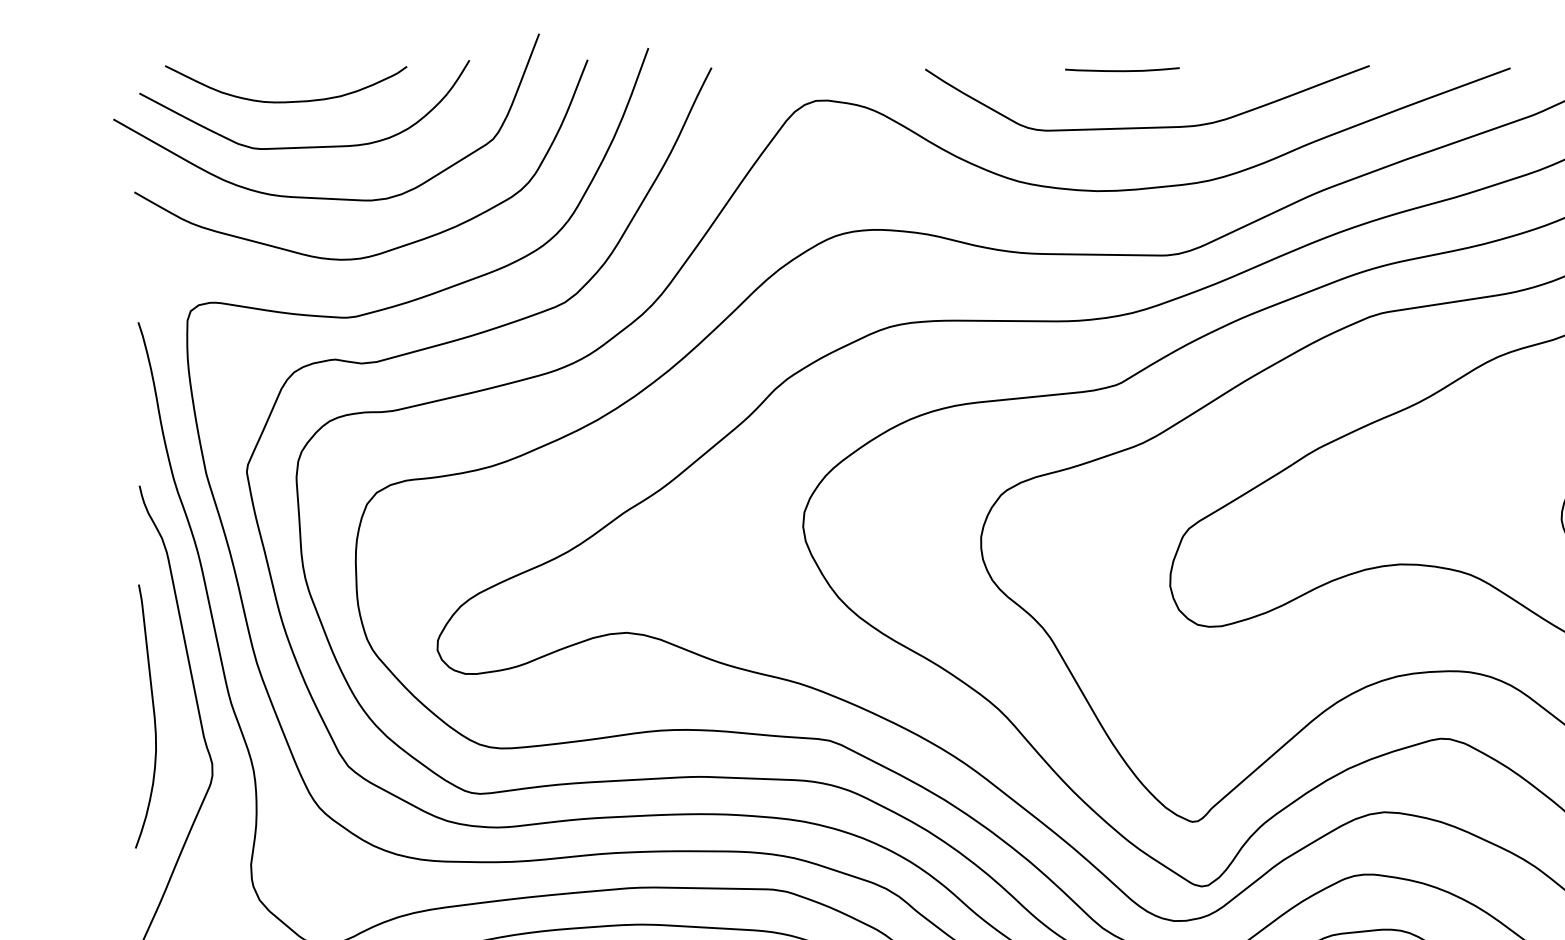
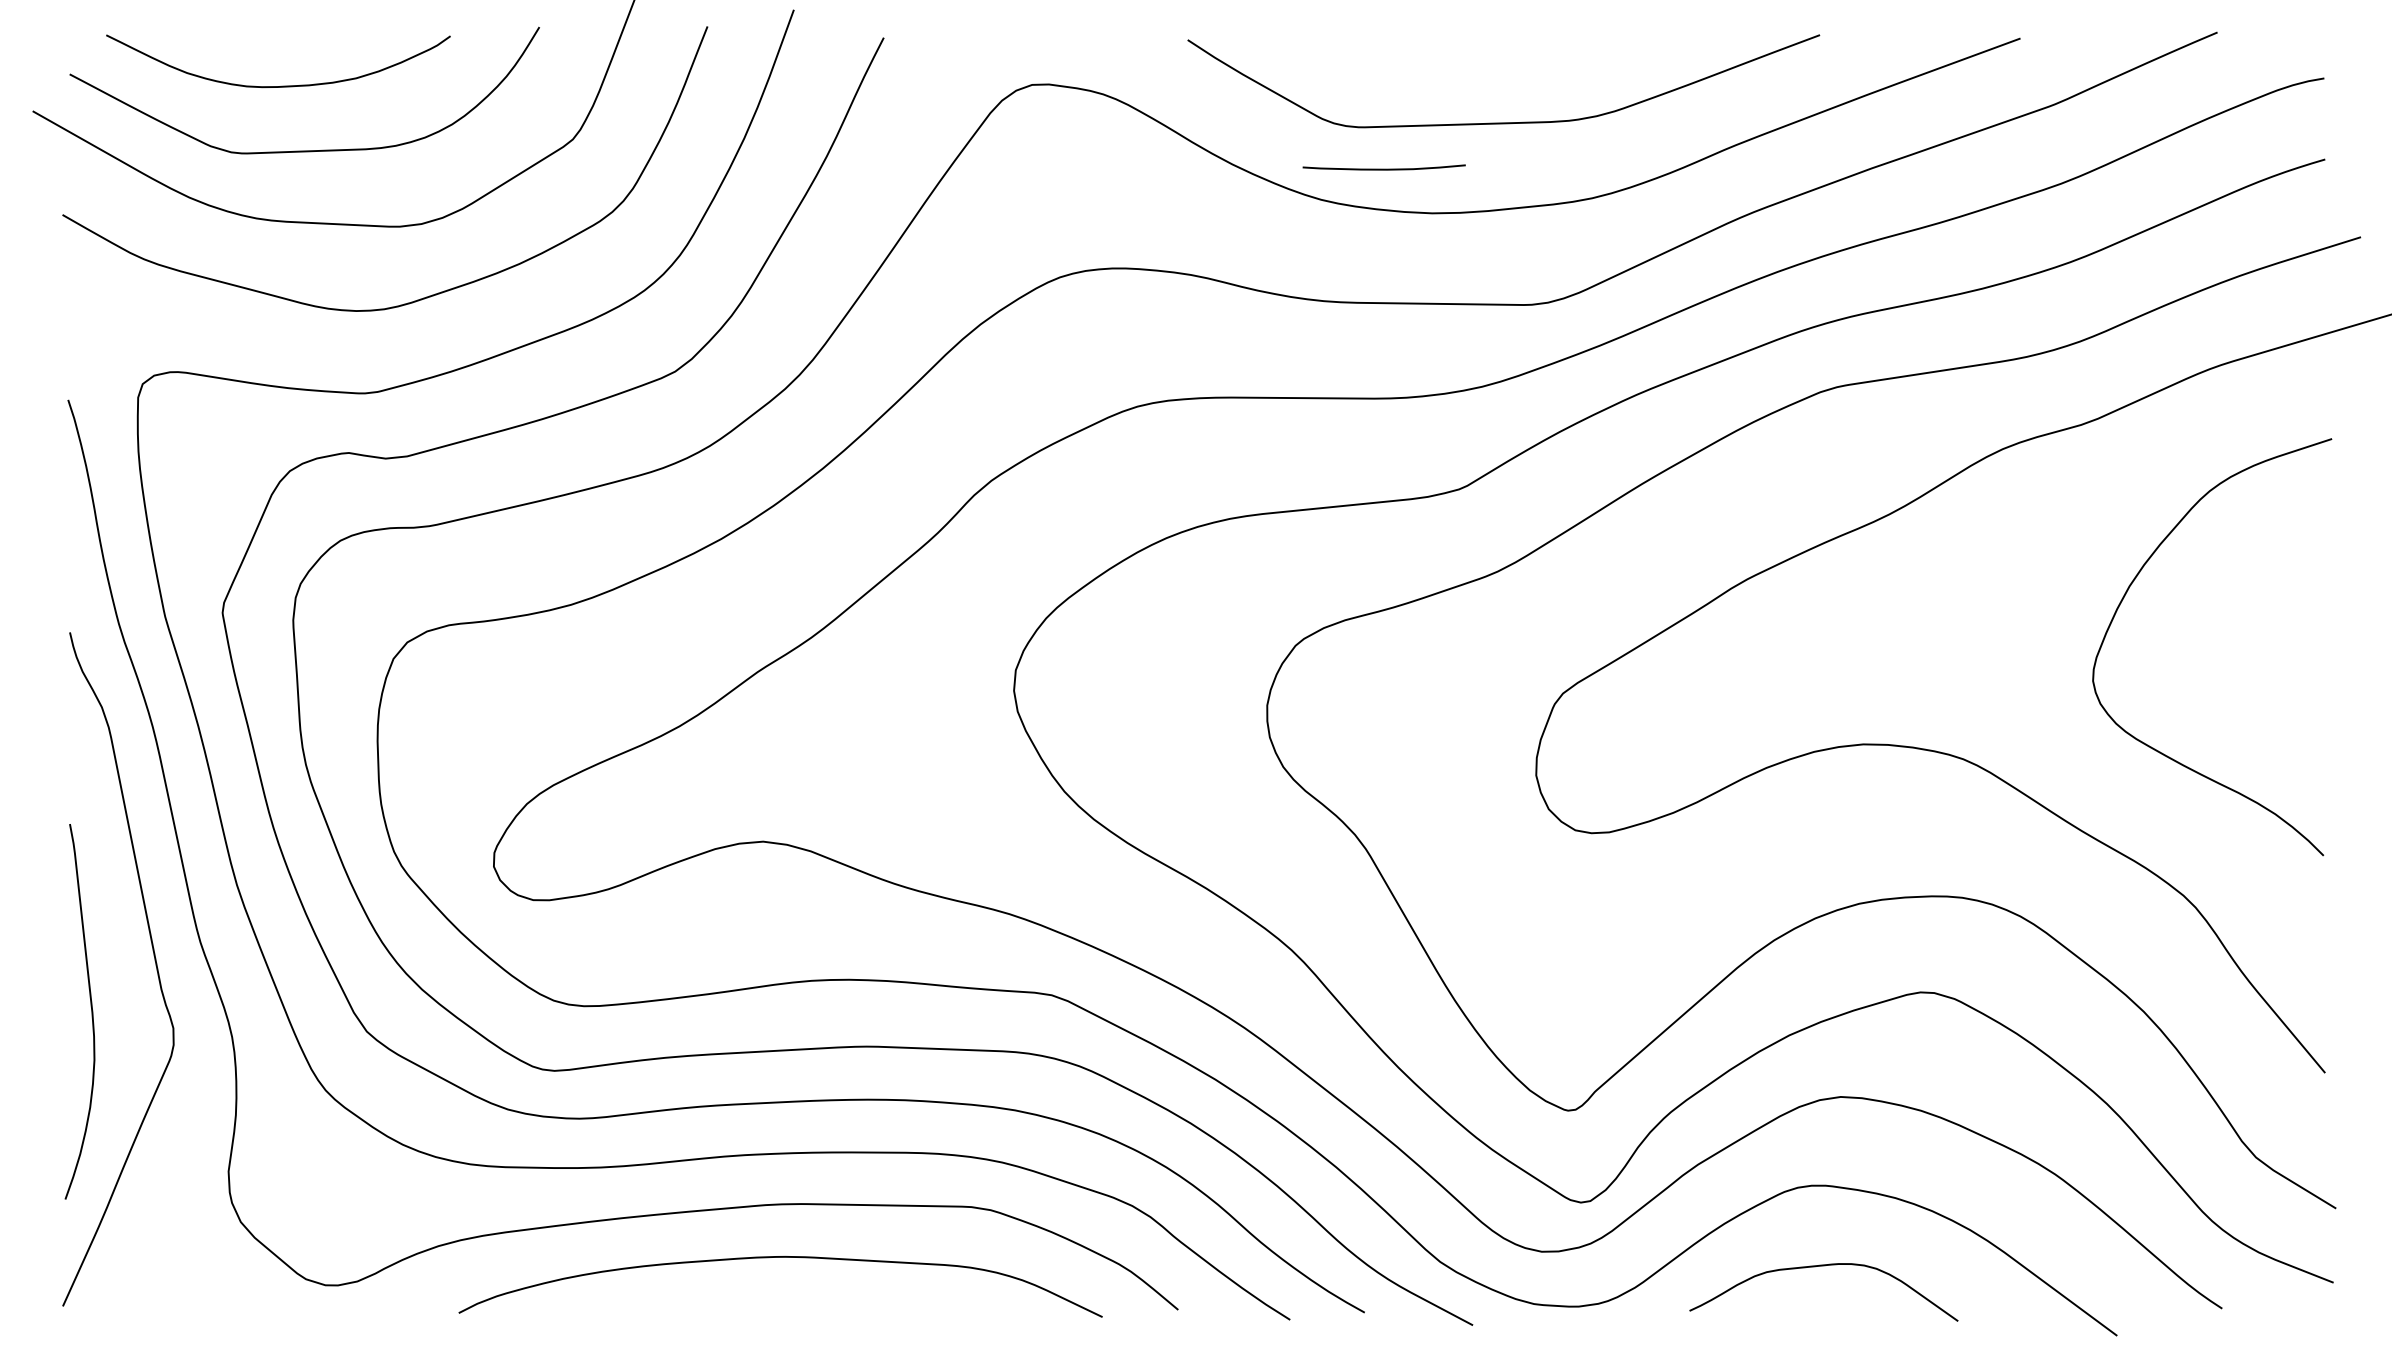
curve: (1121, 70) -> (1383, 168), moved
curve: (154, 716) -> (91, 1011), moved

